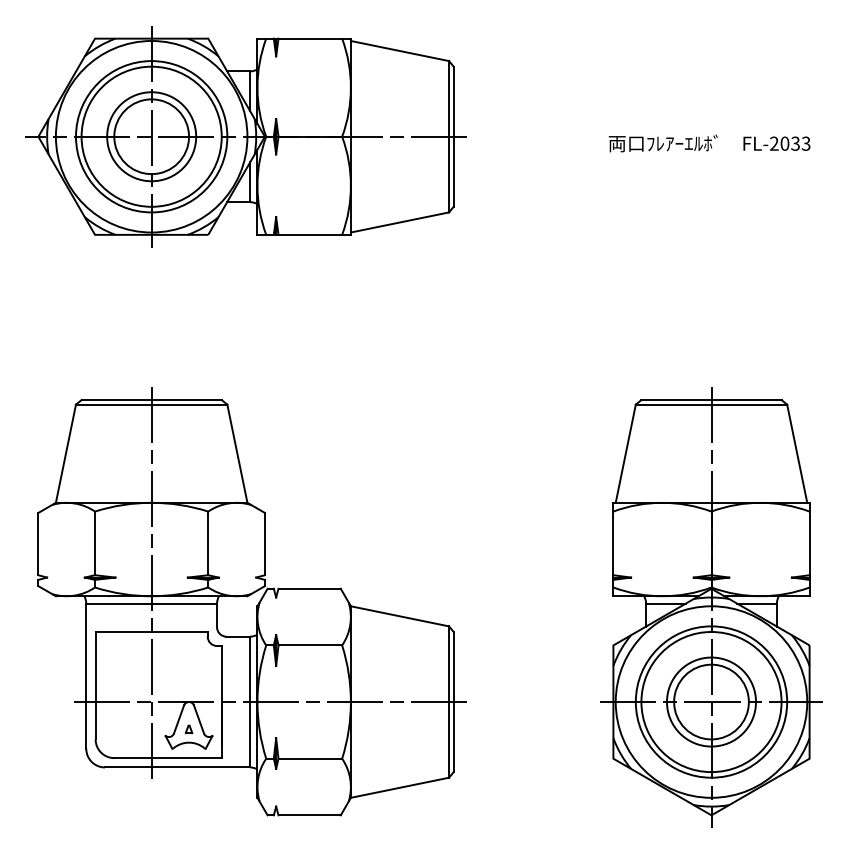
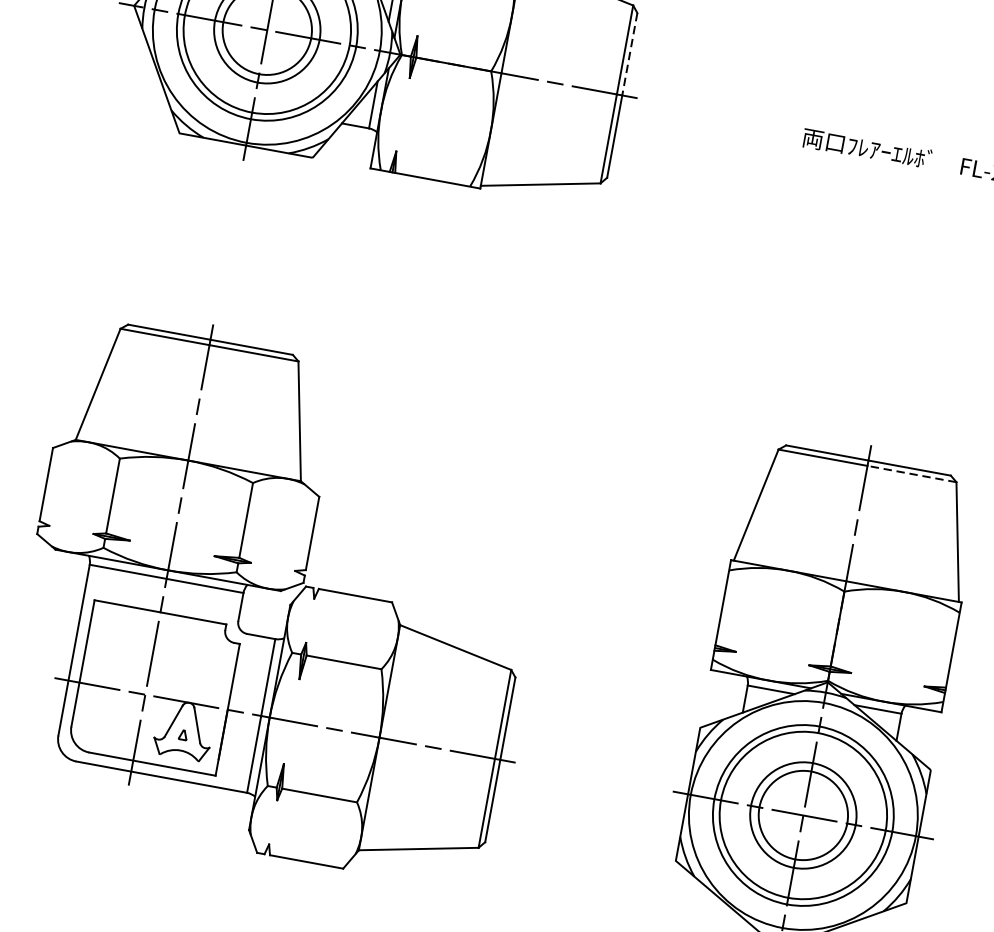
line: (453, 102) -> (629, 55), solid -> dashed
line: (749, 404) -> (912, 473), solid -> dashed

